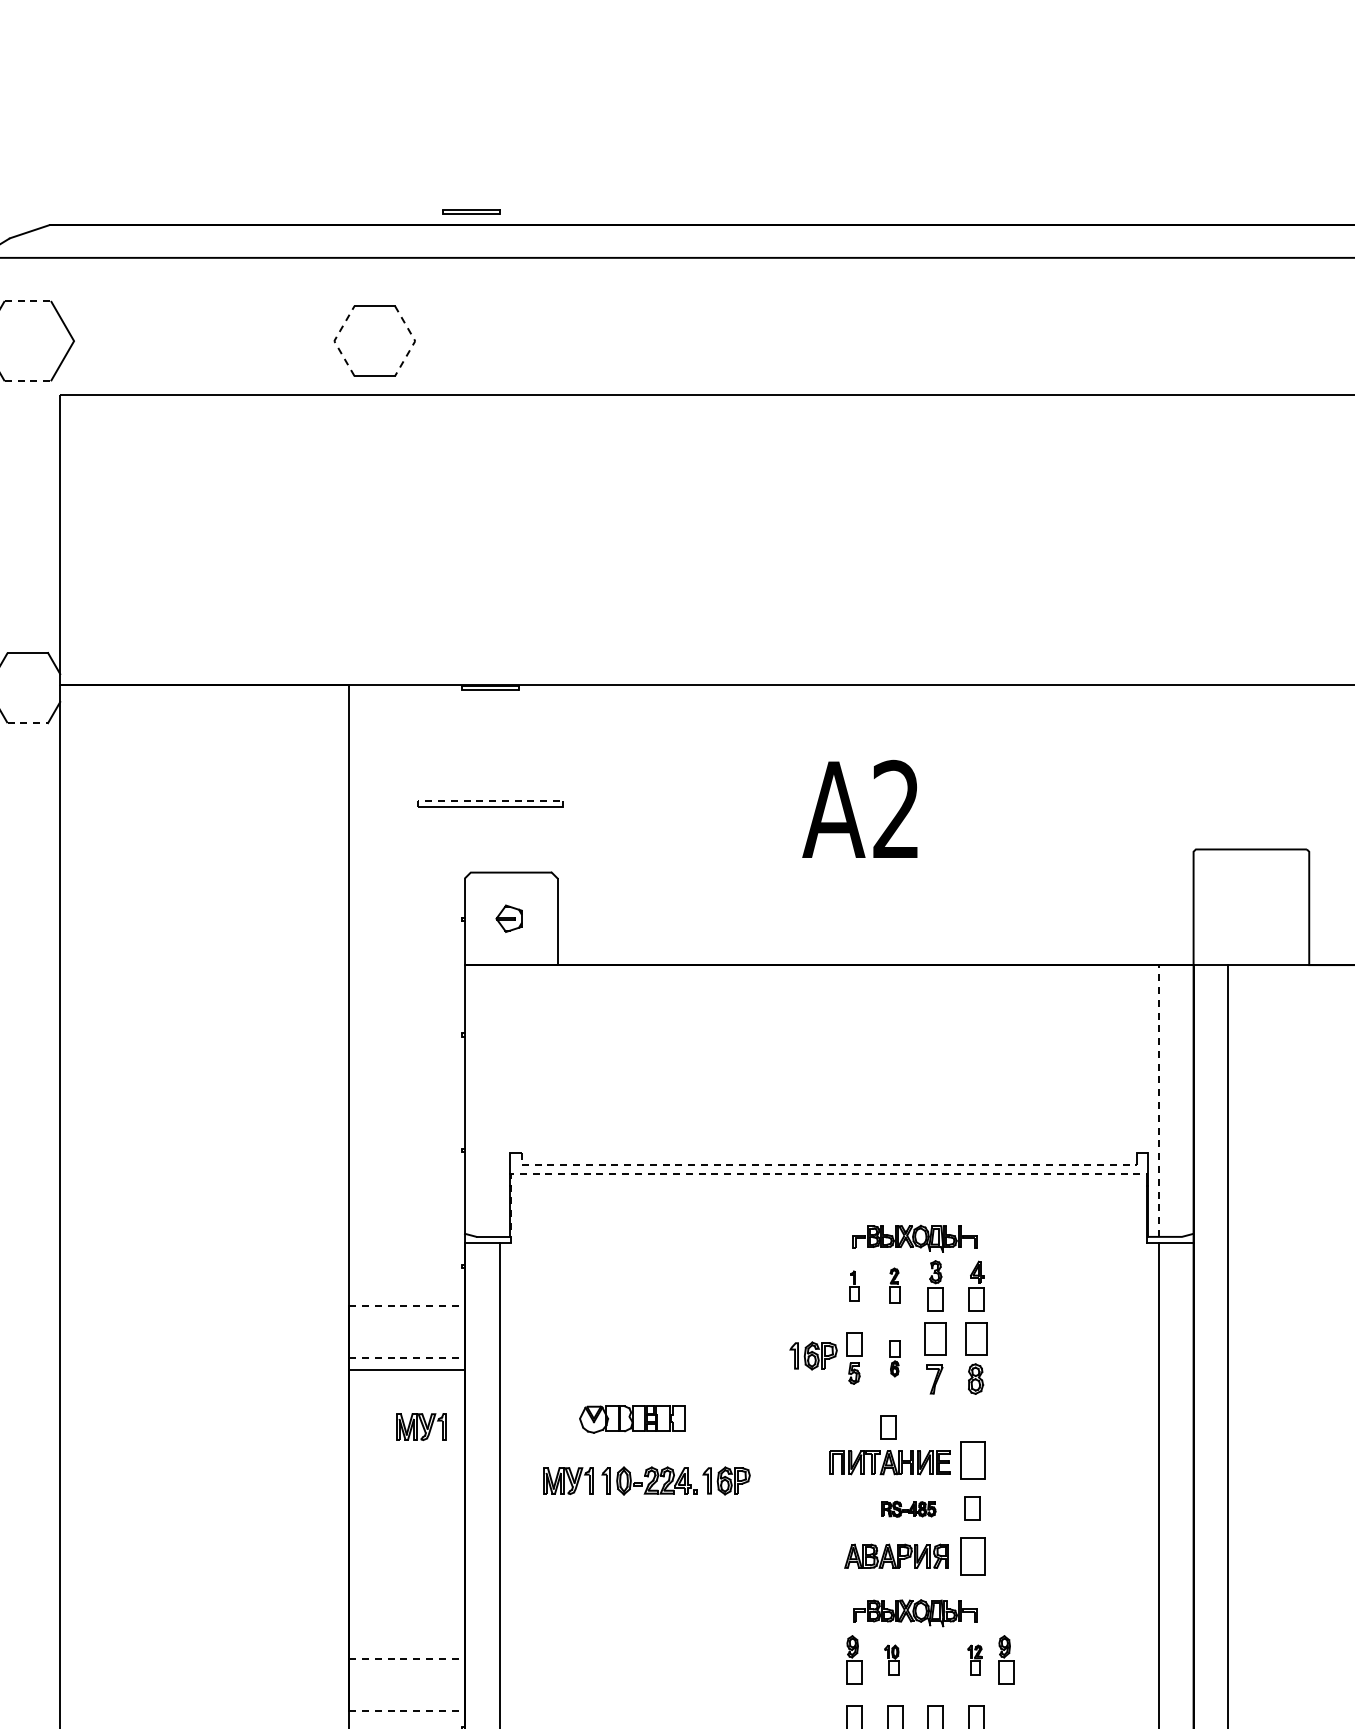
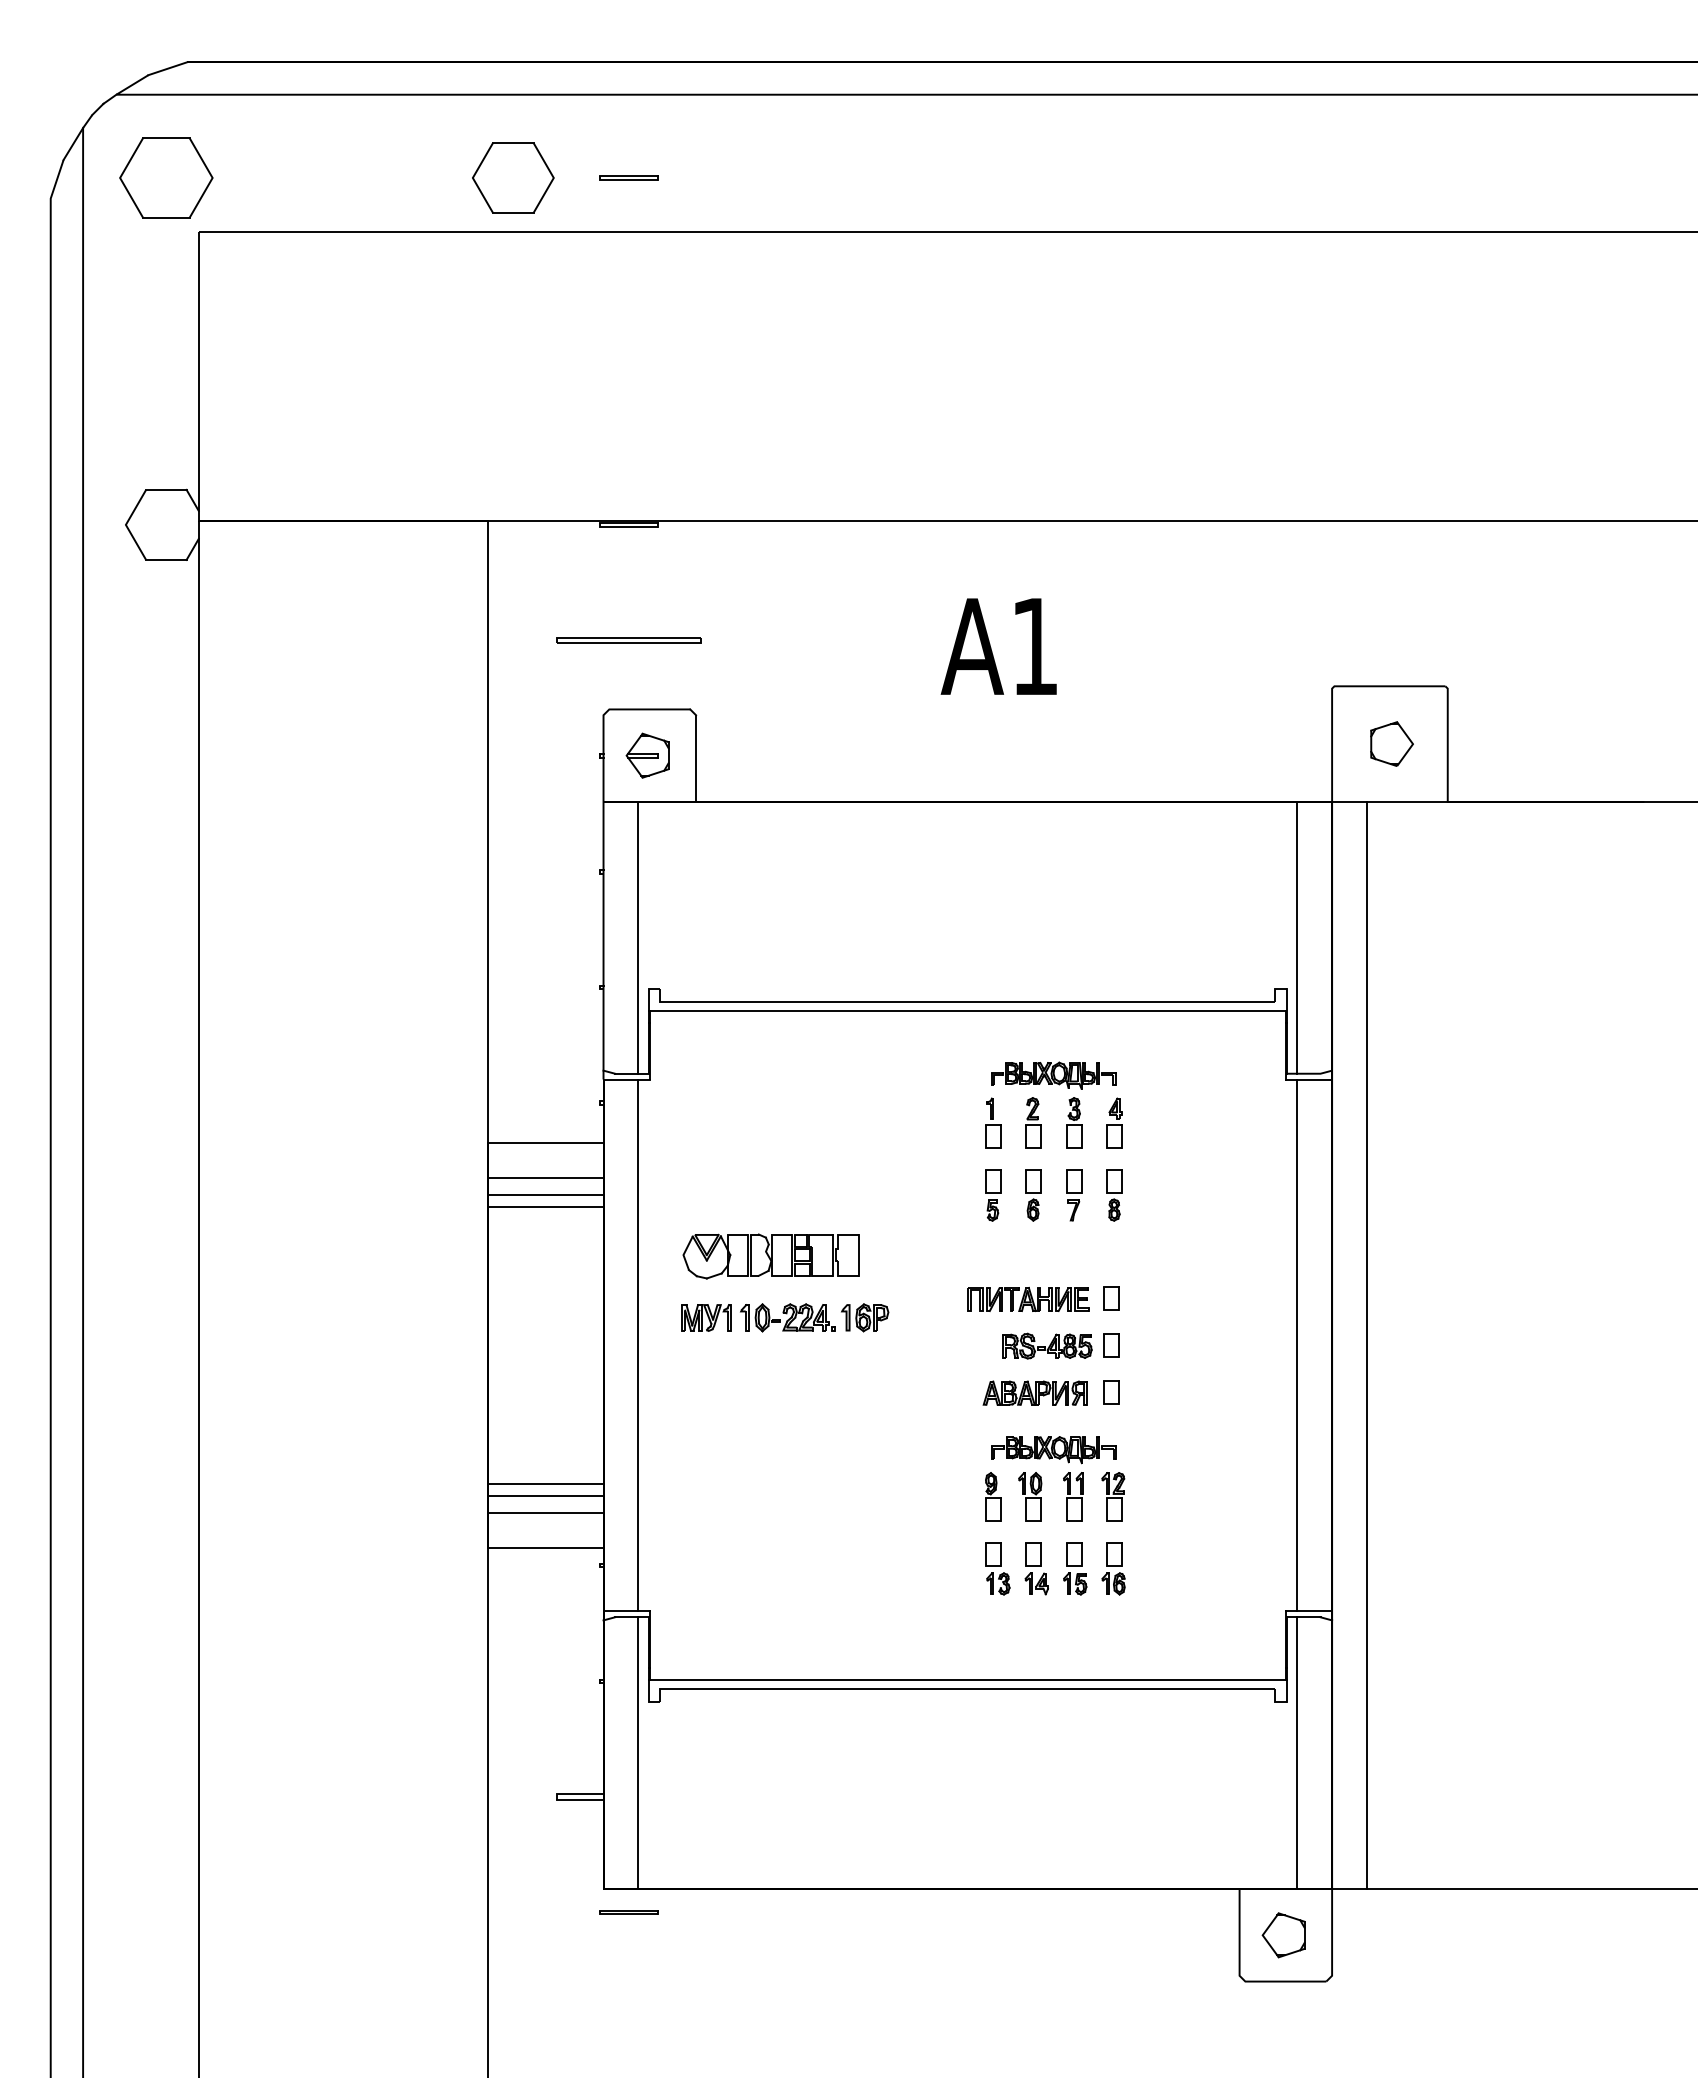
part: (470, 211) -> (628, 177), moved
line: (27, 300) -> (166, 137), dashed -> solid
line: (333, 340) -> (472, 177), dashed -> solid
line: (414, 340) -> (553, 177), dashed -> solid
line: (27, 381) -> (166, 218), dashed -> solid
line: (27, 722) -> (166, 559), dashed -> solid
line: (486, 800) -> (625, 637), dashed -> solid
text: (895, 808) -> (1034, 645), A2 -> A1
part: (1252, 906) -> (1391, 743), added
part: (508, 918) -> (647, 755), size x1.67
line: (499, 1100) -> (638, 937), added
line: (1158, 1100) -> (1297, 937), dashed -> solid
line: (821, 1165) -> (960, 1002), dashed -> solid
line: (794, 1174) -> (933, 1011), dashed -> solid
part: (854, 1285) -> (993, 1122), size x1.67
part: (894, 1285) -> (1033, 1122), size x1.43
line: (406, 1306) -> (545, 1143), dashed -> solid
line: (406, 1340) -> (545, 1177), added
part: (813, 1355) -> (952, 1192), removed
line: (406, 1358) -> (545, 1195), dashed -> solid
part: (894, 1358) -> (1033, 1195), size x1.43
part: (935, 1358) -> (1074, 1195), size x0.71
part: (975, 1358) -> (1114, 1195), size x0.71
part: (631, 1419) -> (770, 1256), size x1.67
part: (420, 1426) -> (559, 1263), removed
part: (888, 1427) -> (1027, 1264), removed
part: (972, 1461) -> (1111, 1298), size x0.62
part: (908, 1508) -> (1047, 1345), size x1.67
part: (972, 1555) -> (1111, 1392), size x0.62
line: (406, 1647) -> (545, 1484), added
line: (406, 1658) -> (545, 1495), dashed -> solid
part: (891, 1659) -> (1030, 1496), size x1.67
part: (934, 1659) -> (1073, 1496), added
part: (974, 1659) -> (1113, 1496), size x1.67
part: (1006, 1659) -> (1145, 1496), removed
line: (406, 1676) -> (545, 1513), added
line: (406, 1710) -> (545, 1547), dashed -> solid

